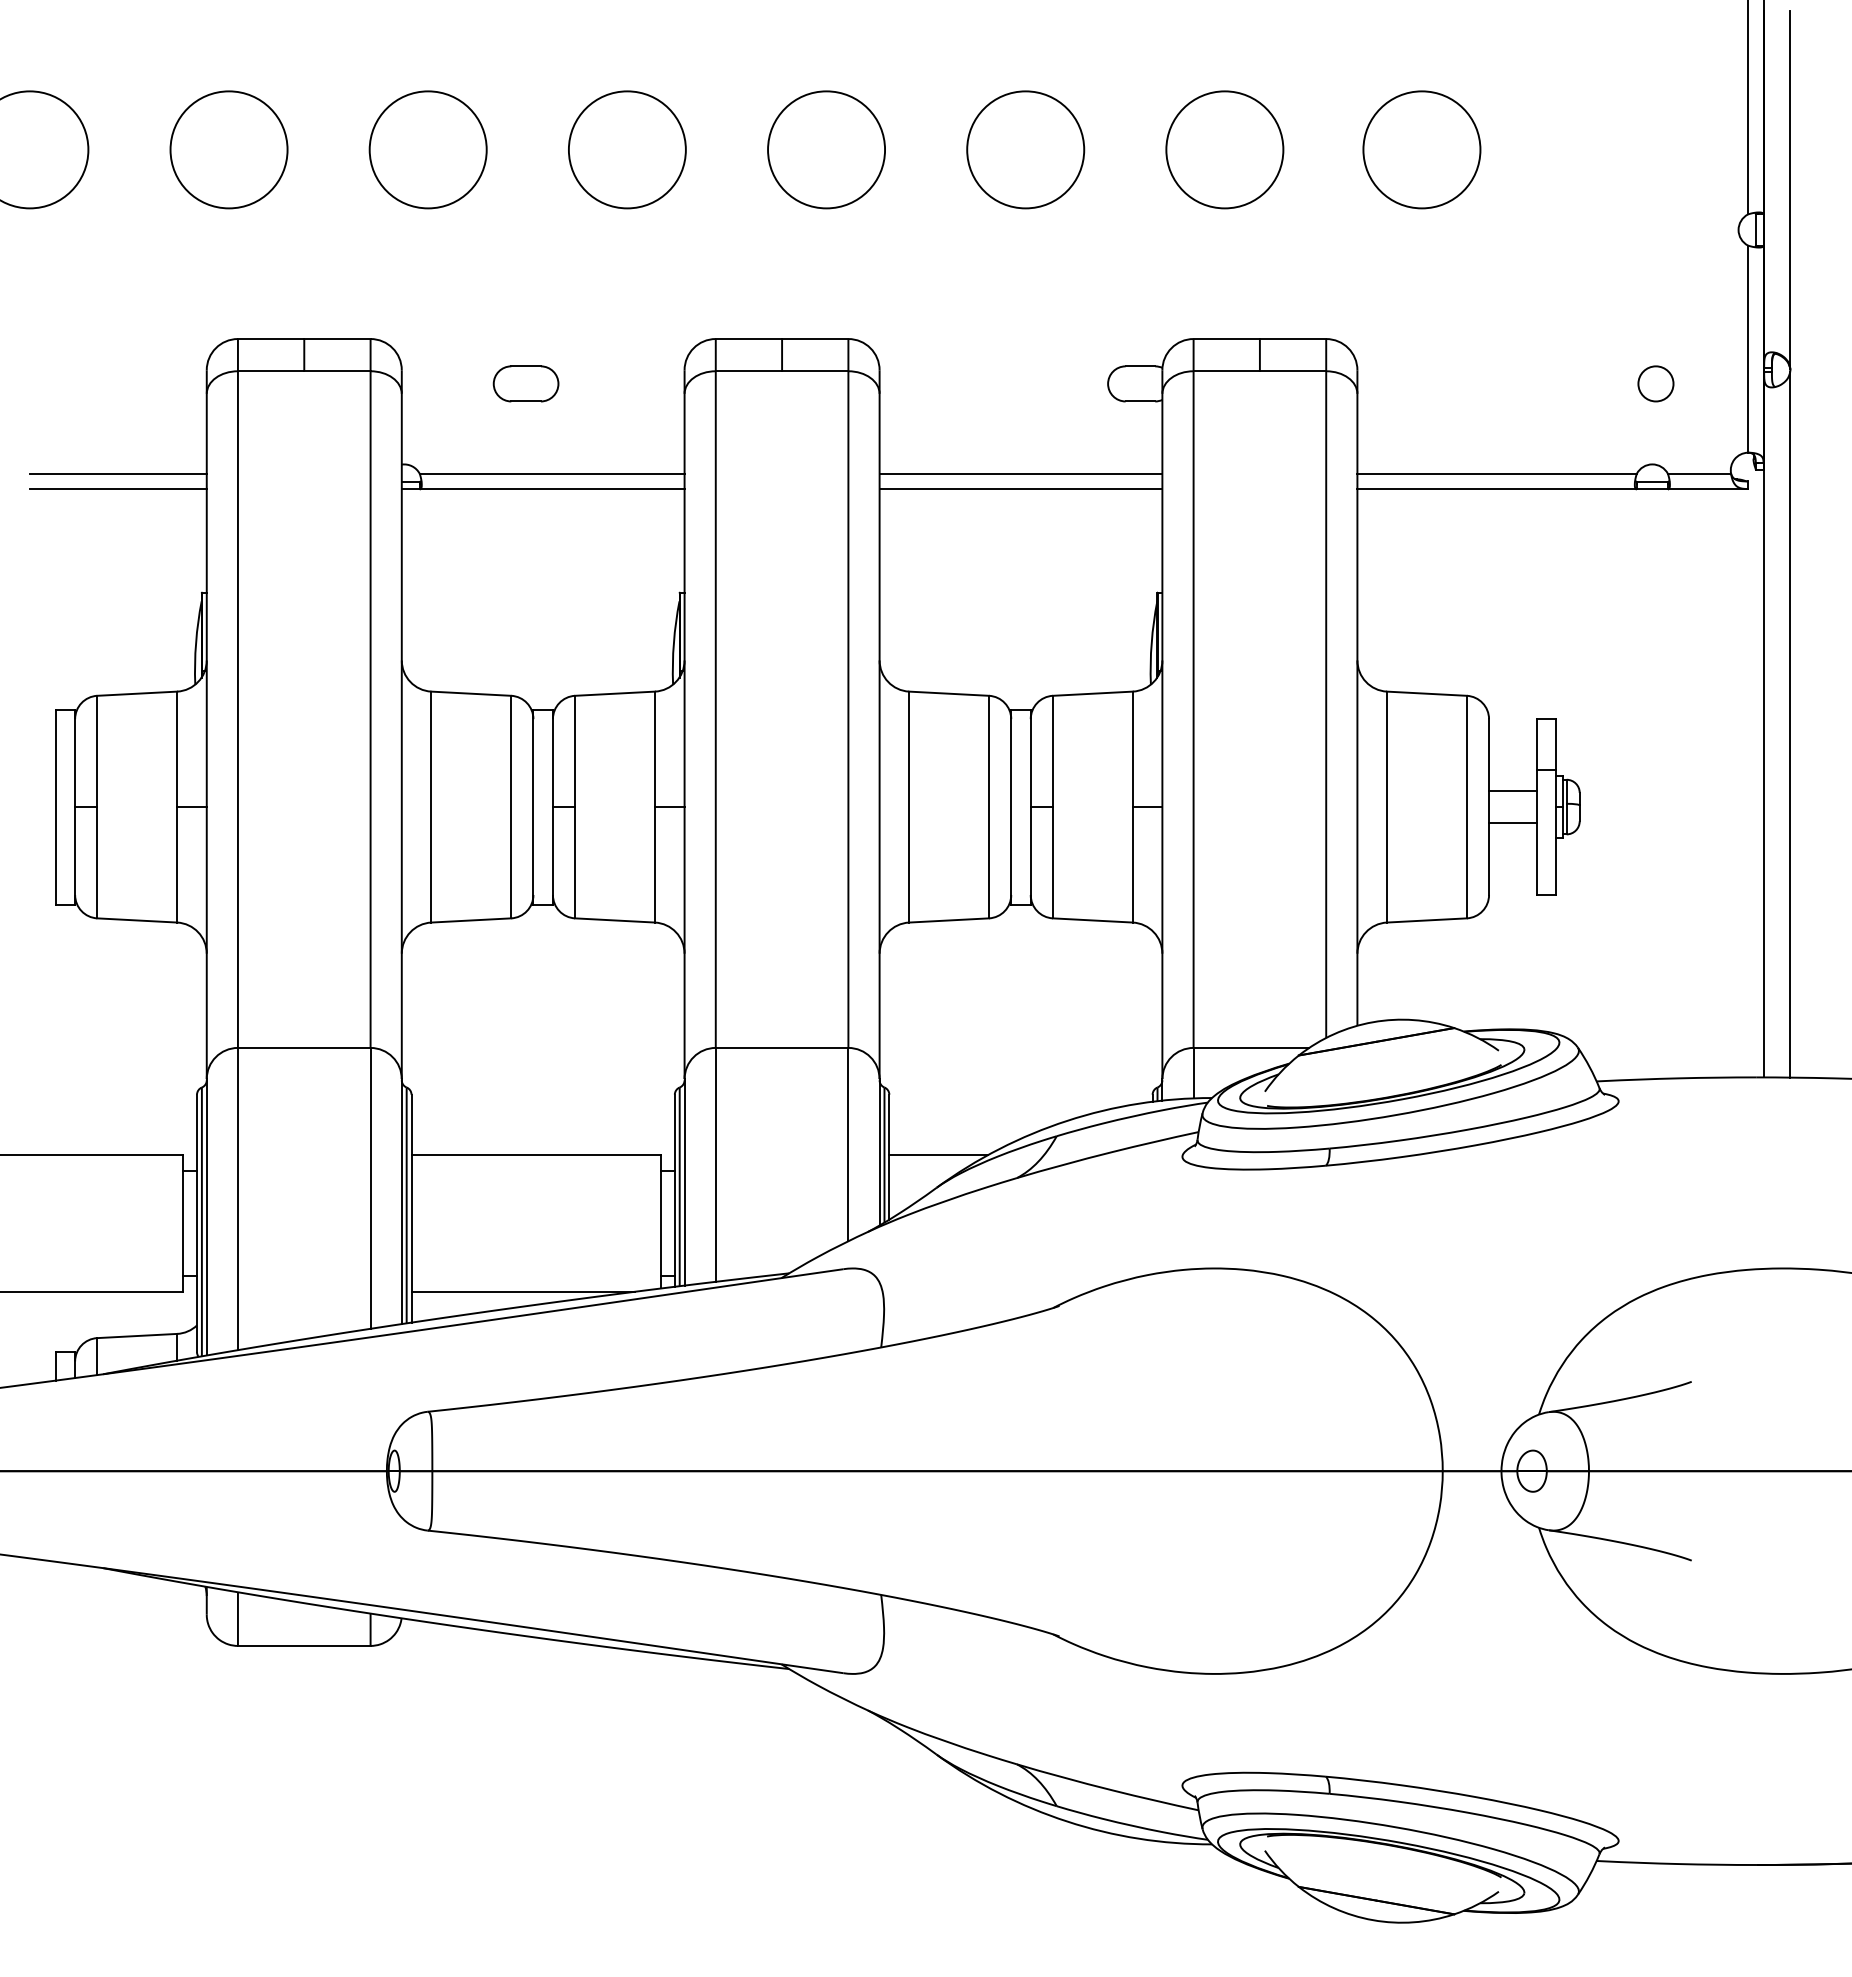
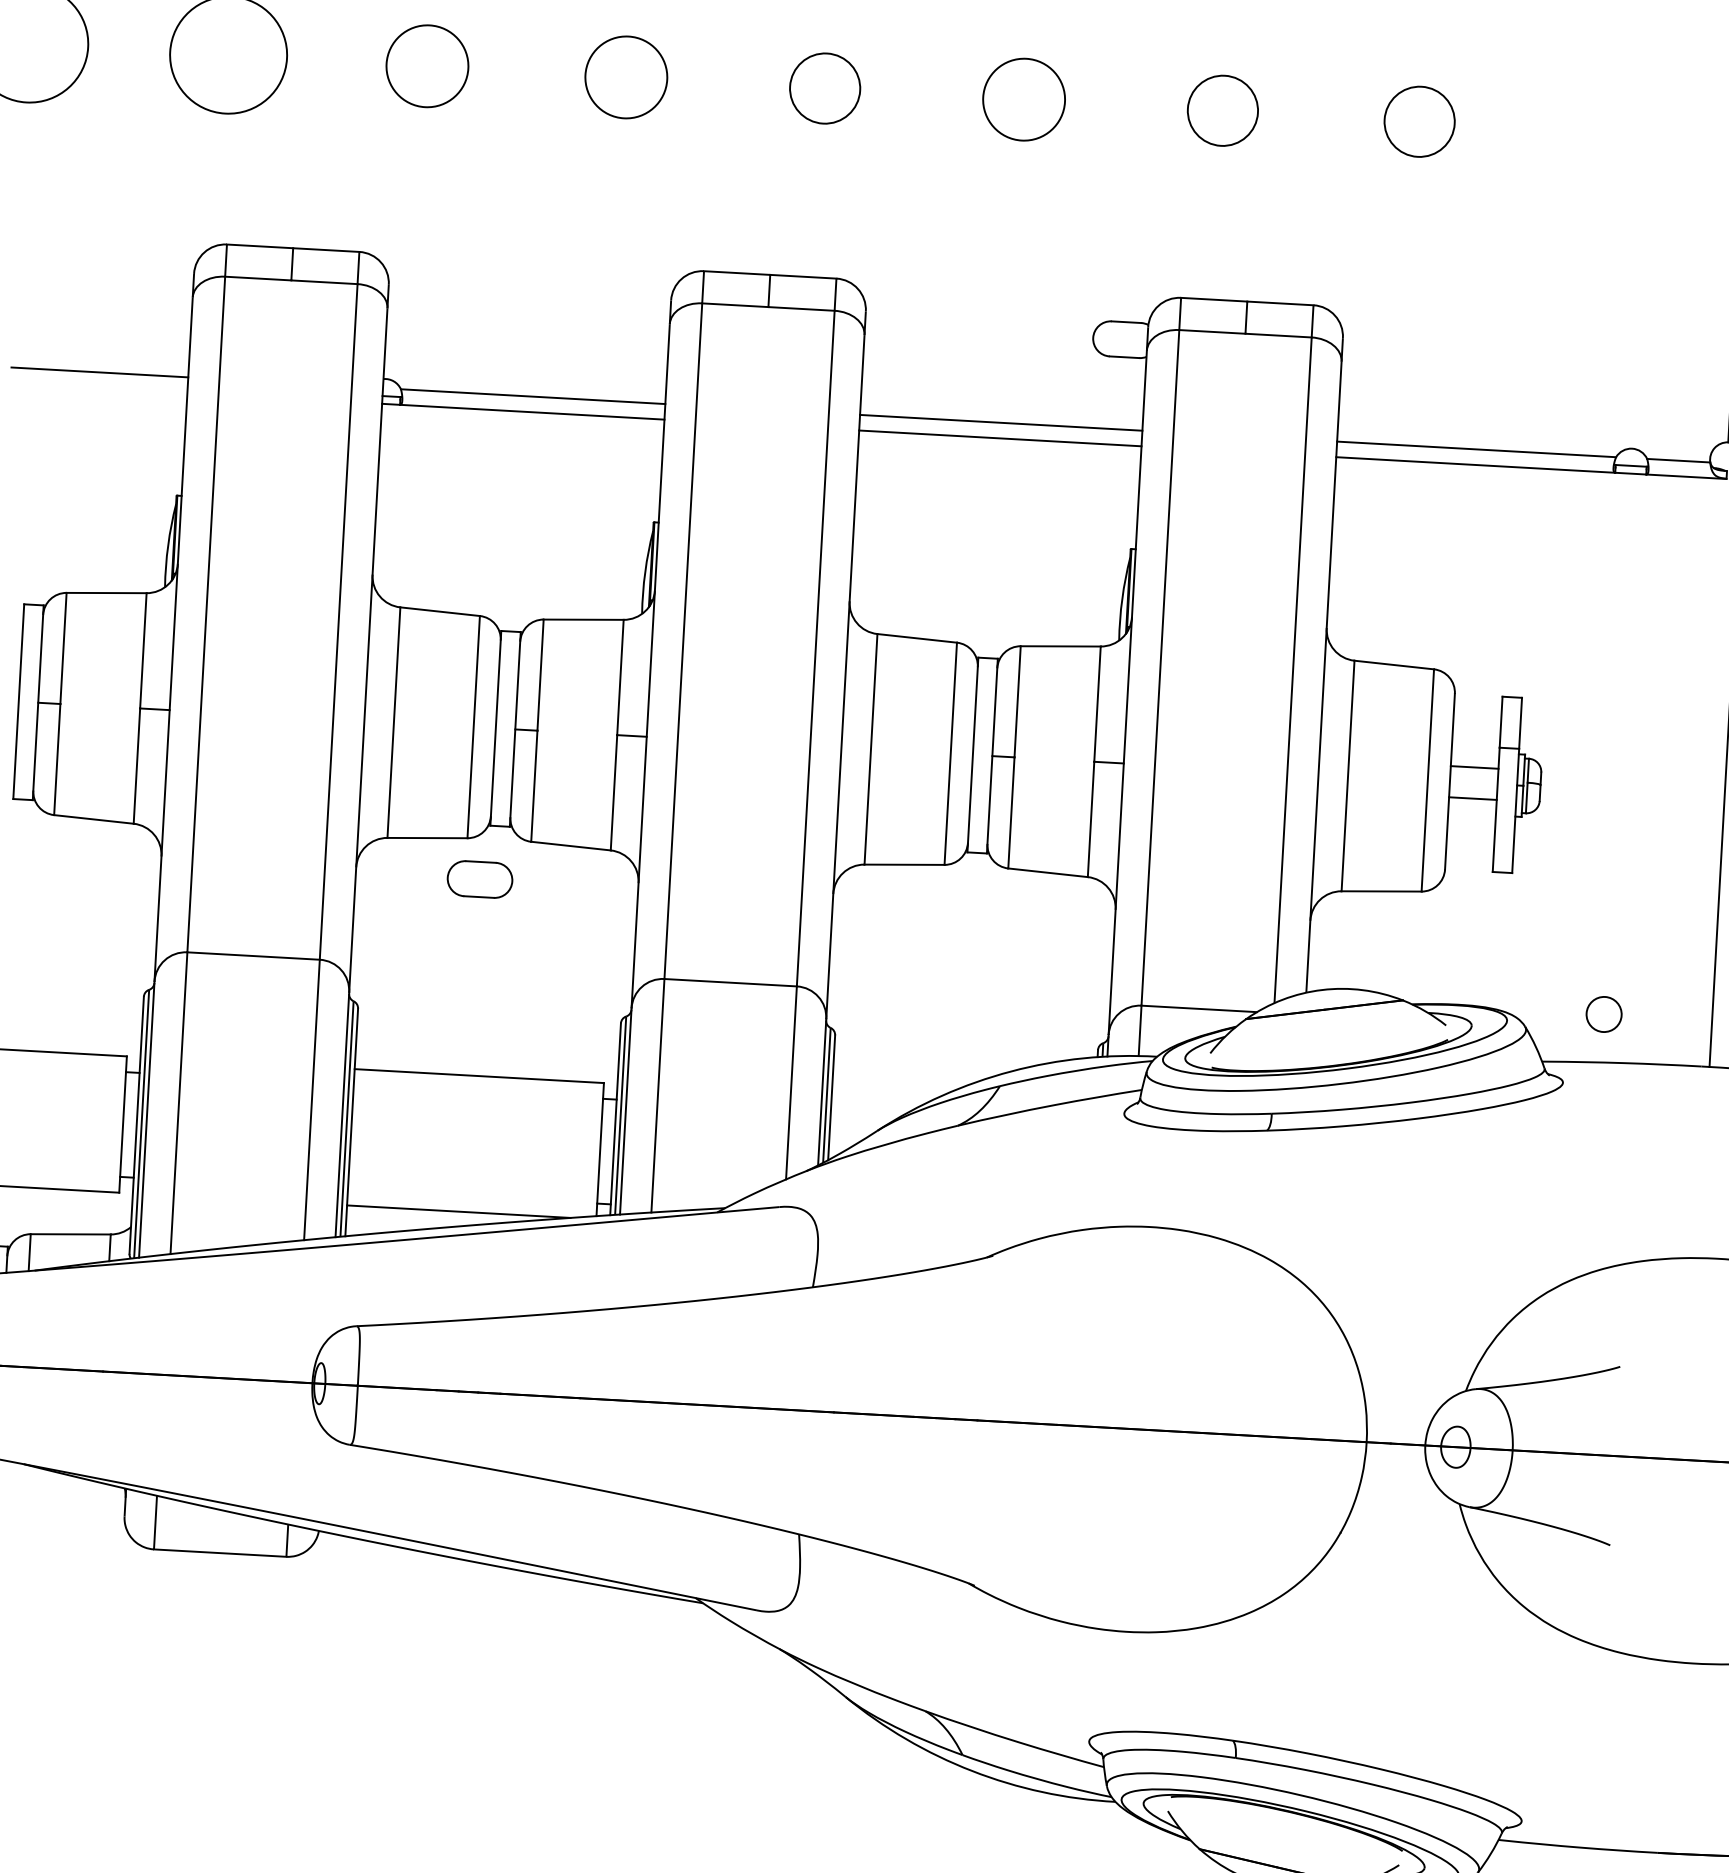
circle: (427, 149) -> (426, 65), size x0.7
circle: (627, 149) -> (626, 77), size x0.7
circle: (826, 149) -> (825, 88), size x0.6
circle: (1025, 149) -> (1023, 99), size x0.7
circle: (1224, 149) -> (1222, 110), size x0.6
circle: (1421, 149) -> (1419, 121), size x0.6
part: (525, 383) -> (479, 879), moved
circle: (1655, 383) -> (1603, 1014), moved
line: (117, 489) -> (98, 388), removed
line: (938, 1155) -> (880, 1098), removed

